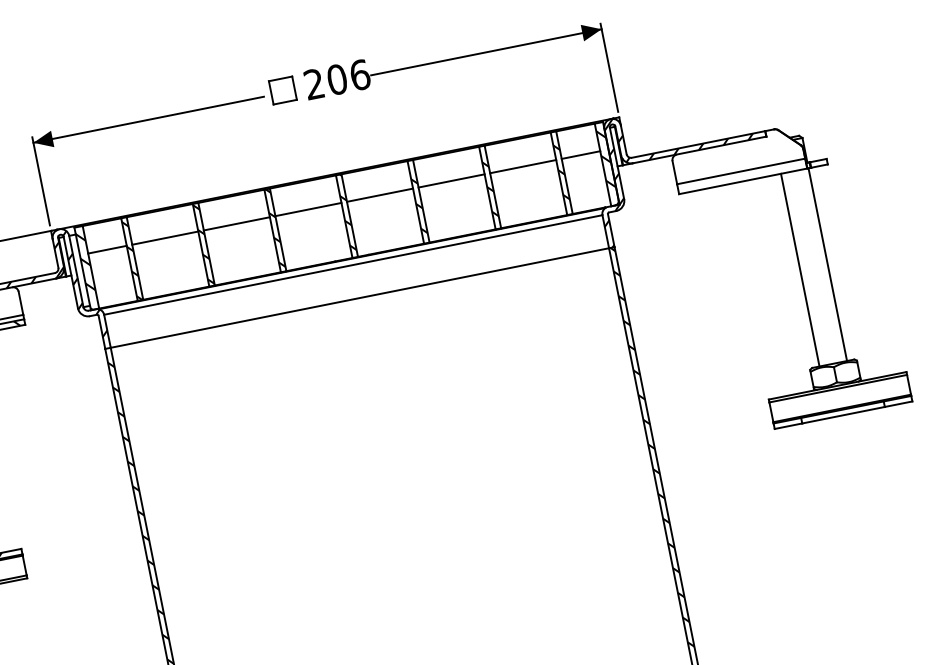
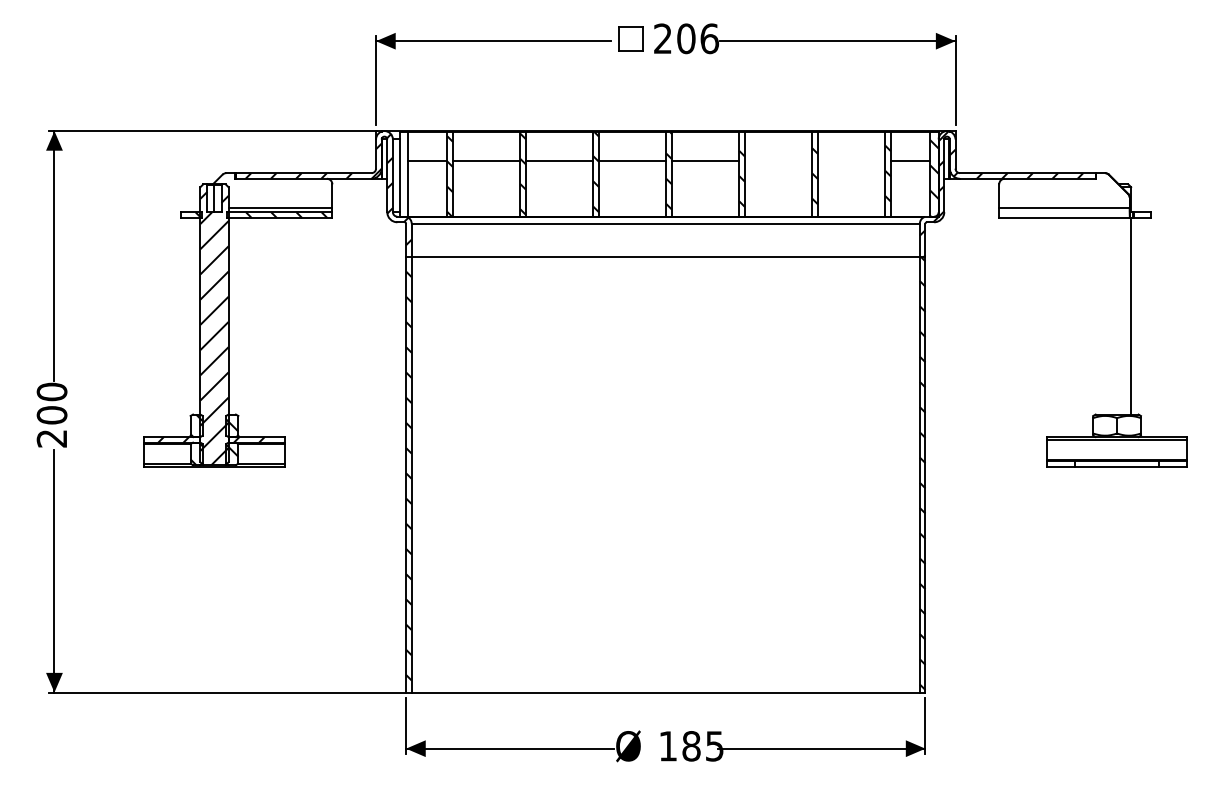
line: (523, 166) -> (851, 160), removed
line: (451, 180) -> (778, 160), removed
line: (800, 270) -> (1103, 316), removed
hatch: (87, 271) -> (403, 177), removed

